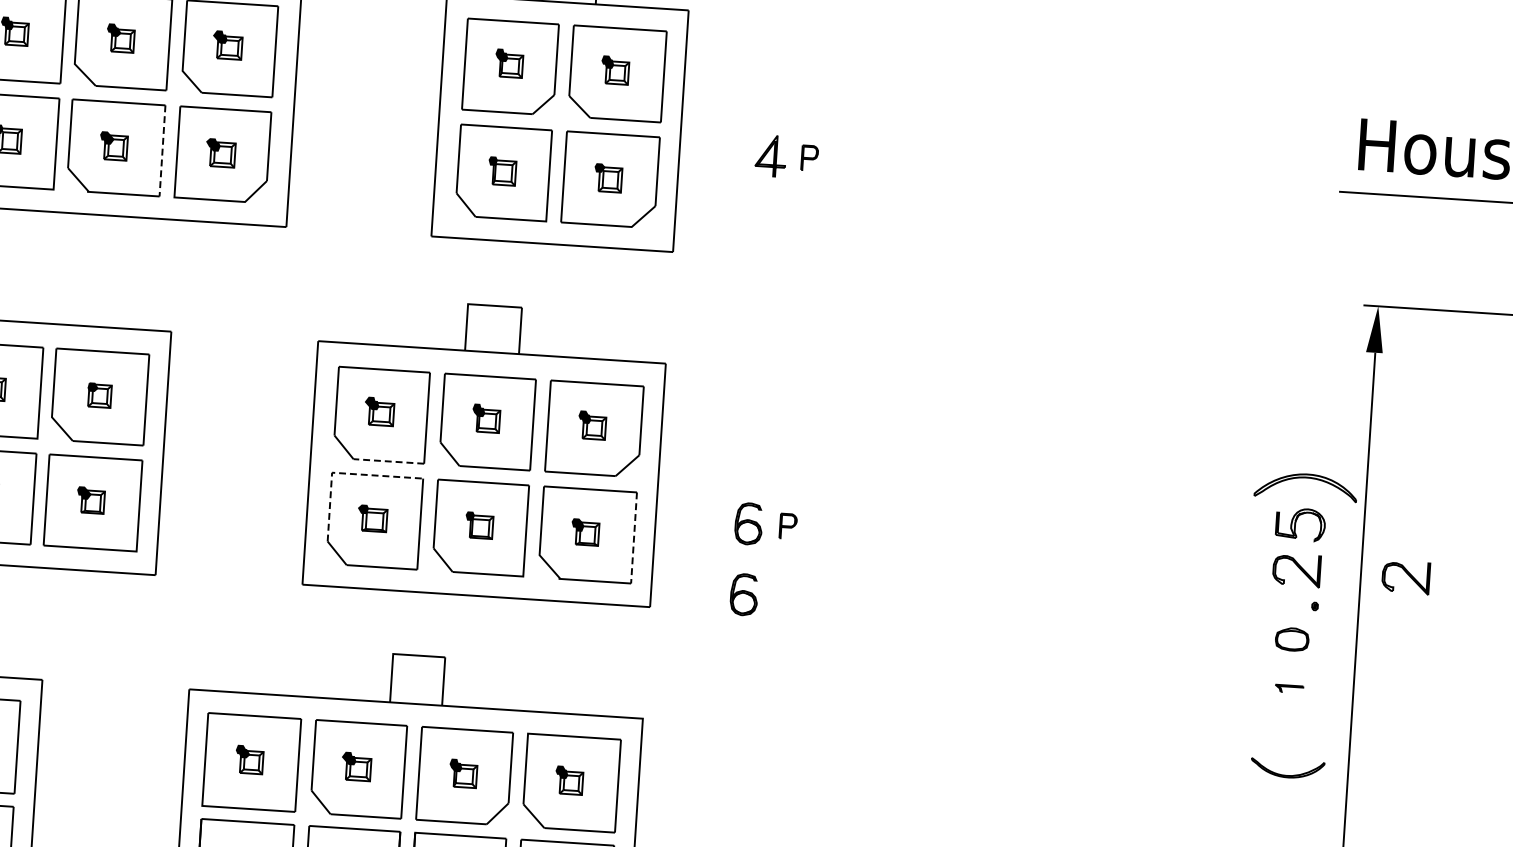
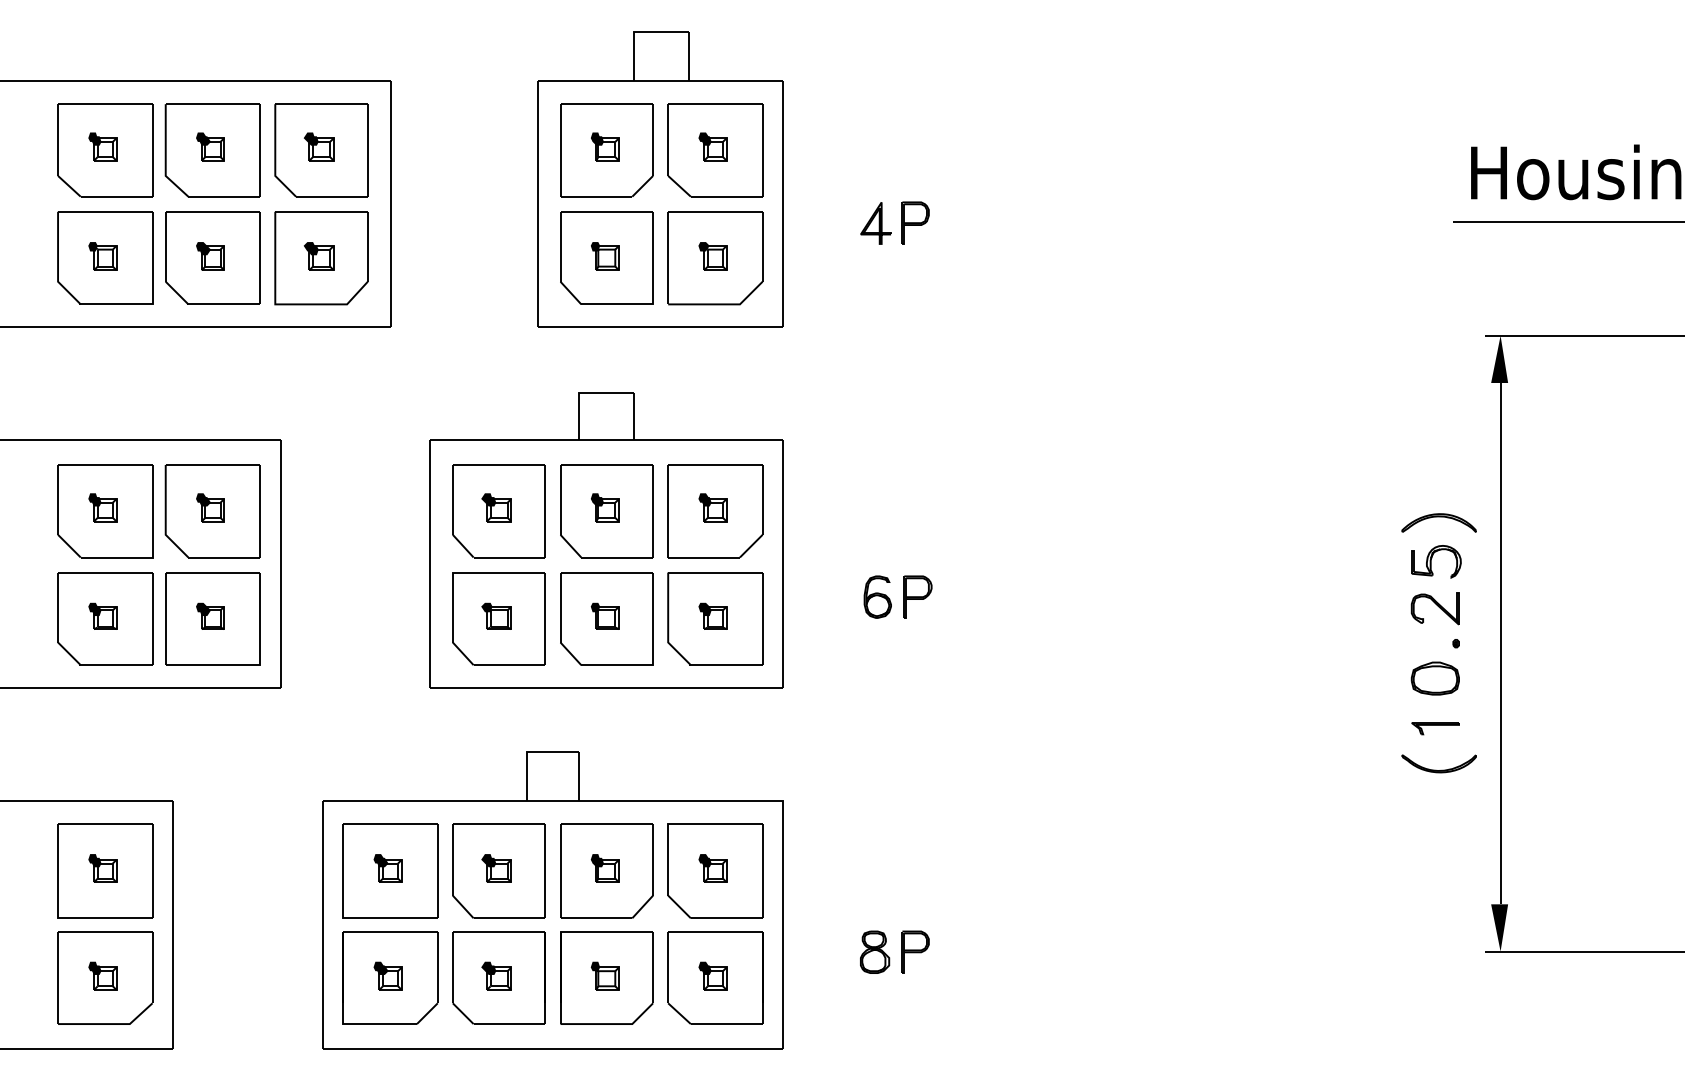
line: (162, 151) -> (260, 258), dashed -> solid
part: (809, 157) -> (915, 222), size x1.67
fill: (89, 382) -> (201, 497), added
line: (388, 461) -> (509, 557), dashed -> solid
line: (342, 473) -> (463, 572), dashed -> solid
part: (1305, 486) -> (1438, 522), size x0.71
part: (787, 525) -> (917, 596), size x1.67
line: (633, 538) -> (762, 619), dashed -> solid
part: (1405, 577) -> (1545, 608), removed
part: (743, 594) -> (877, 668), removed
part: (1291, 639) -> (1434, 678), size x1.43
part: (1289, 688) -> (1435, 728), size x1.67
part: (1284, 774) -> (1436, 769), moved

